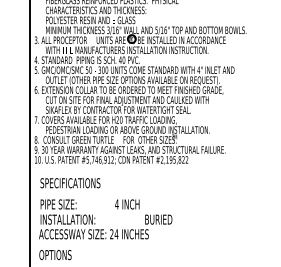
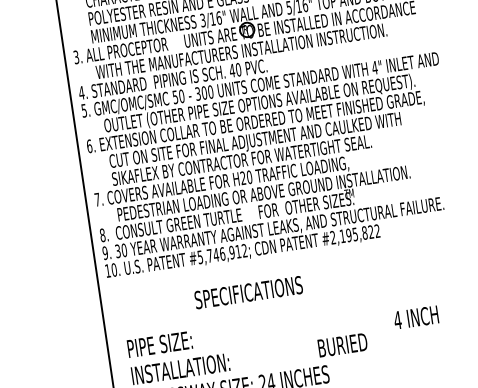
text: (70, 183) -> (248, 293), moved
text: (127, 204) -> (416, 317), moved

